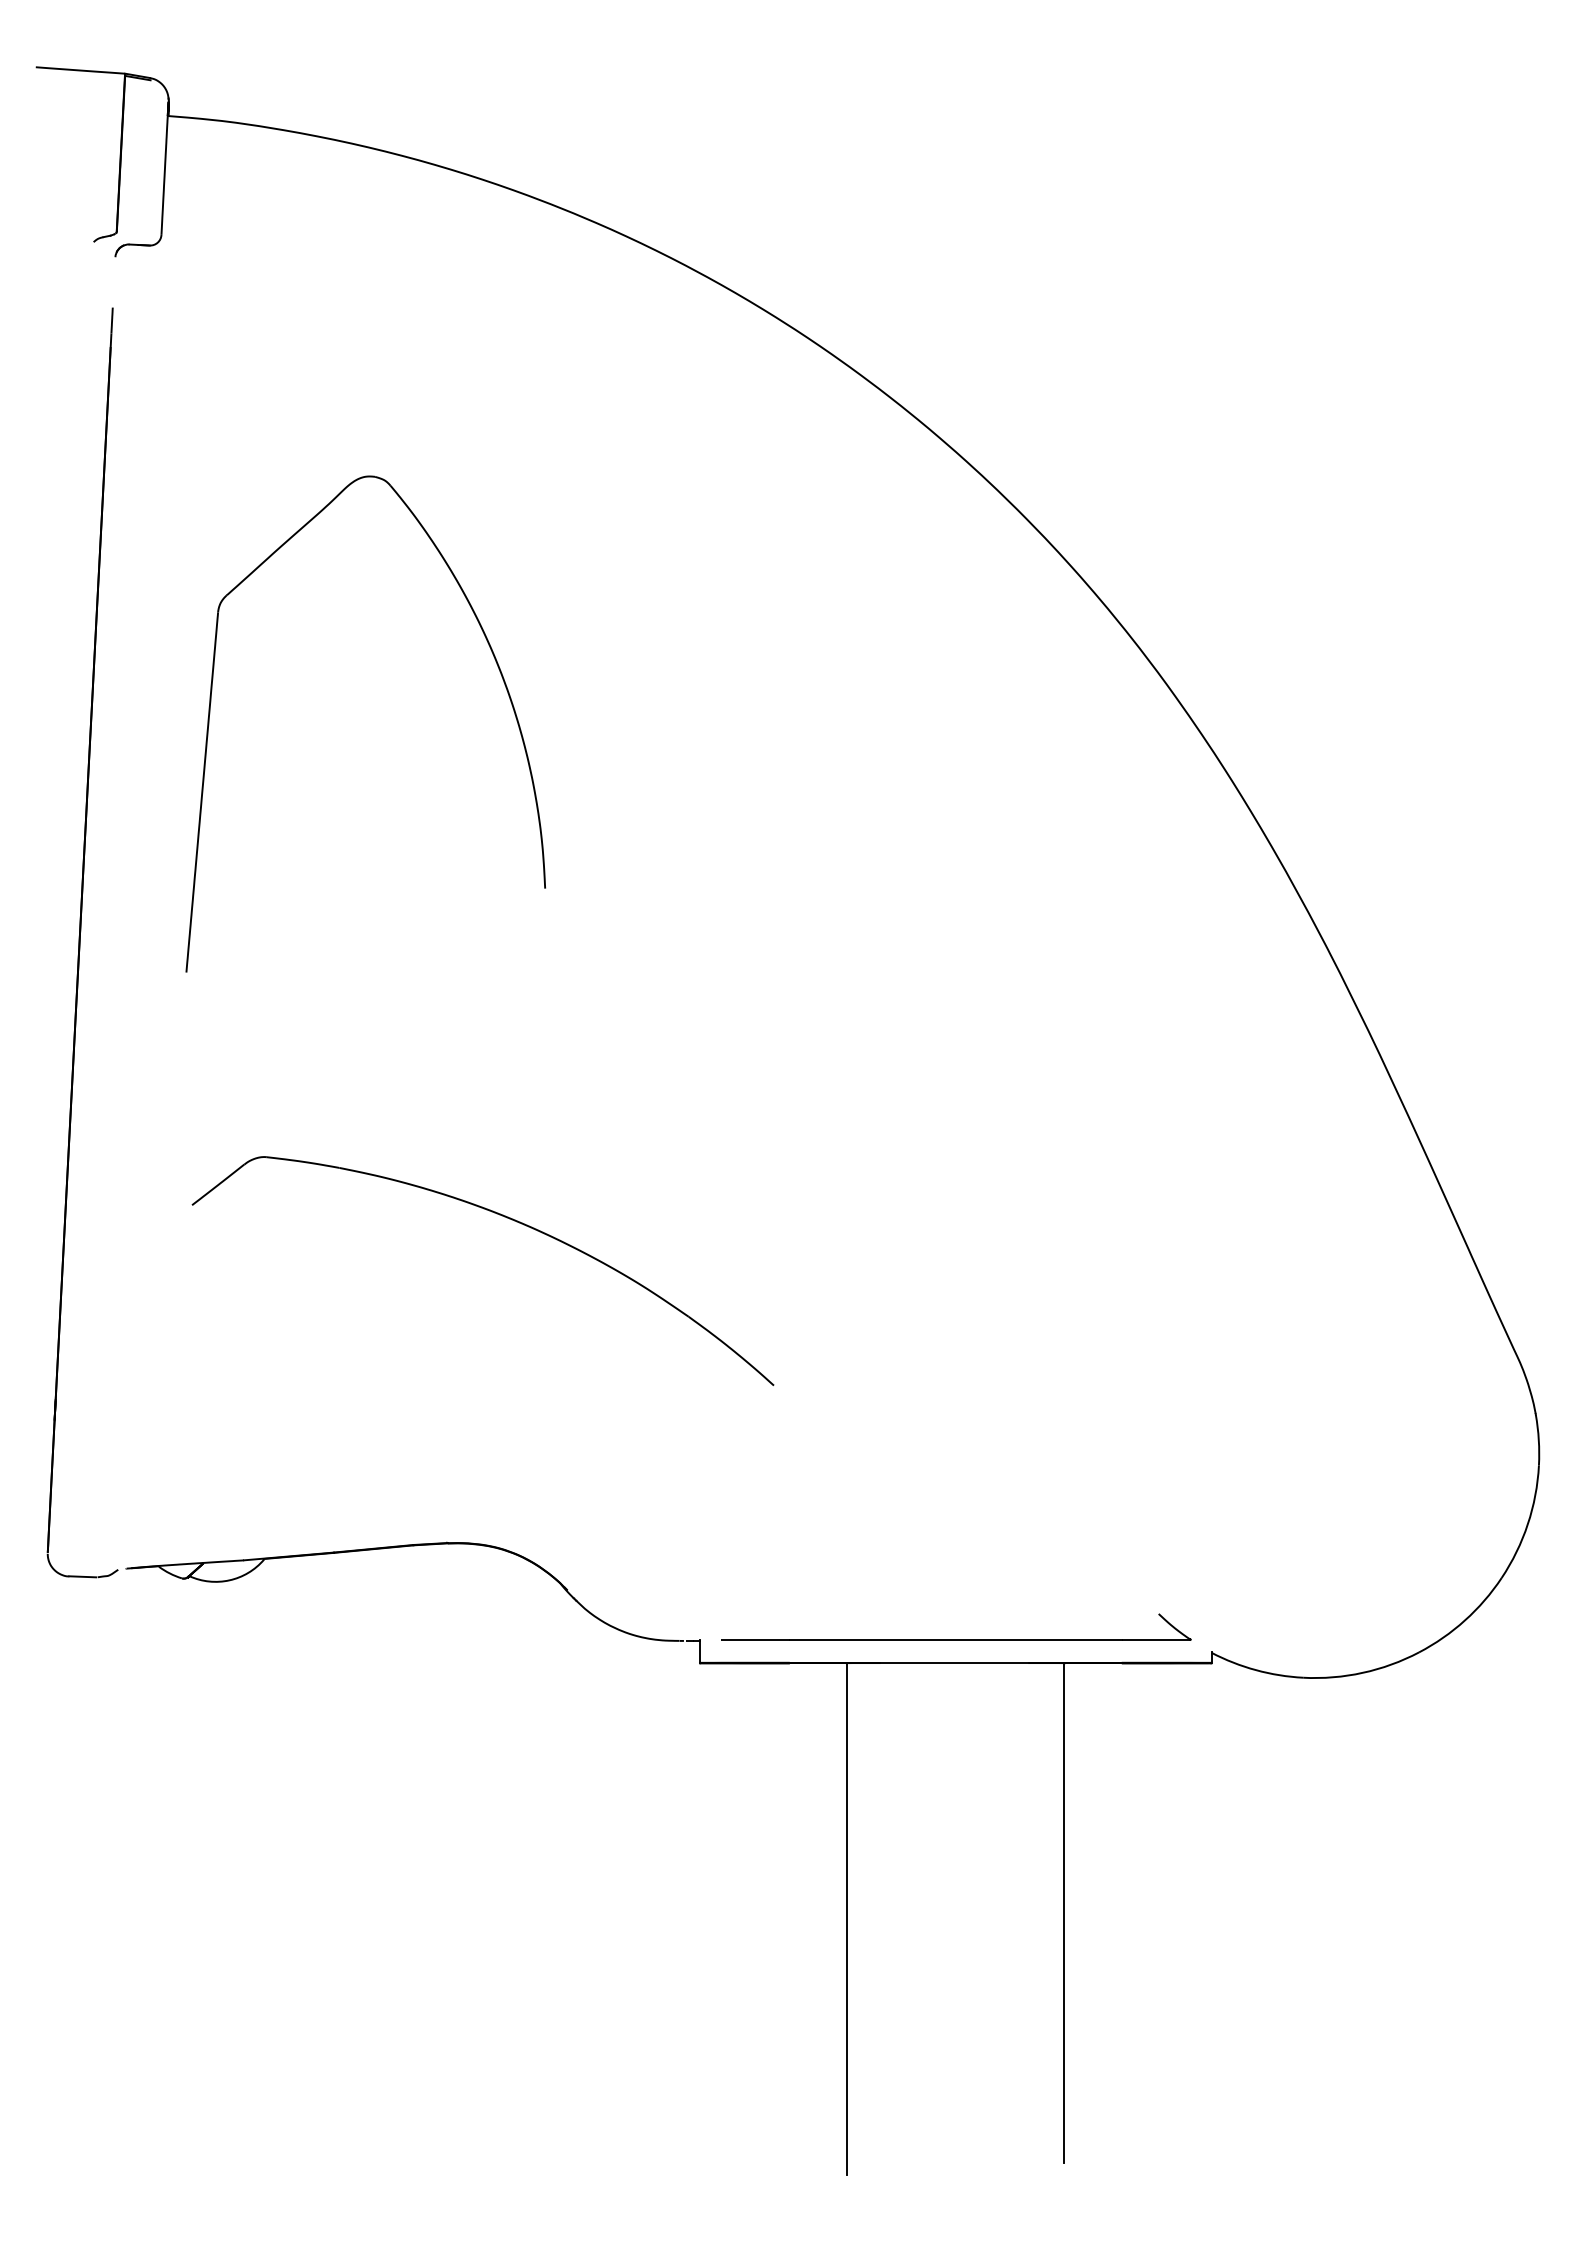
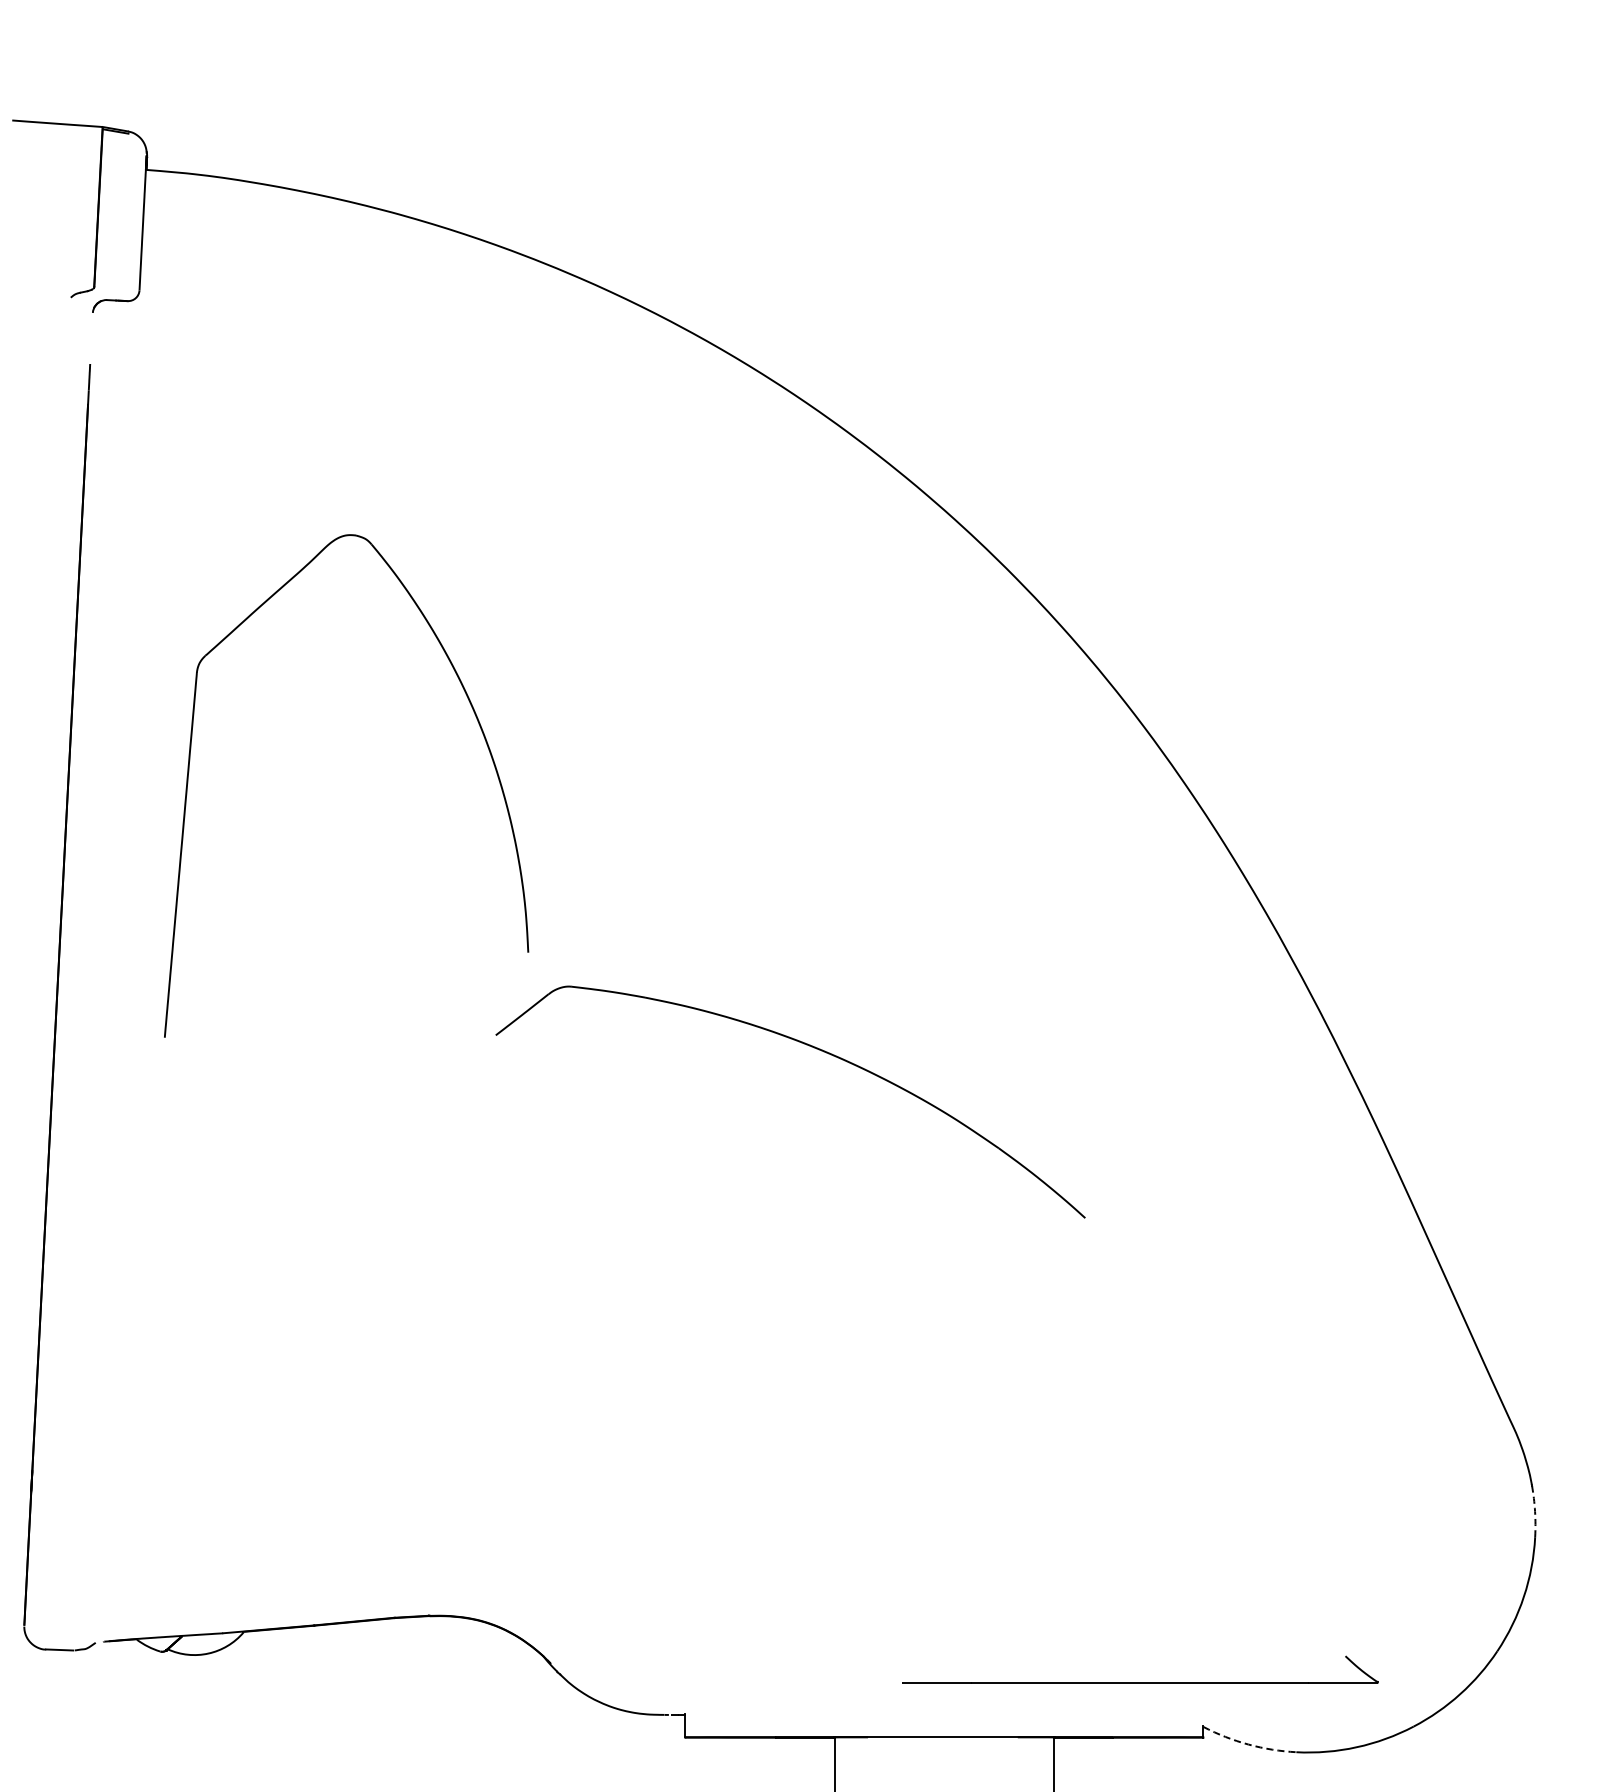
part: (504, 1217) -> (812, 1047), moved
arc: (1538, 1440) -> (1534, 1511), solid -> dashed
part: (956, 1639) -> (1140, 1682), moved
arc: (1256, 1670) -> (1249, 1744), solid -> dashed

